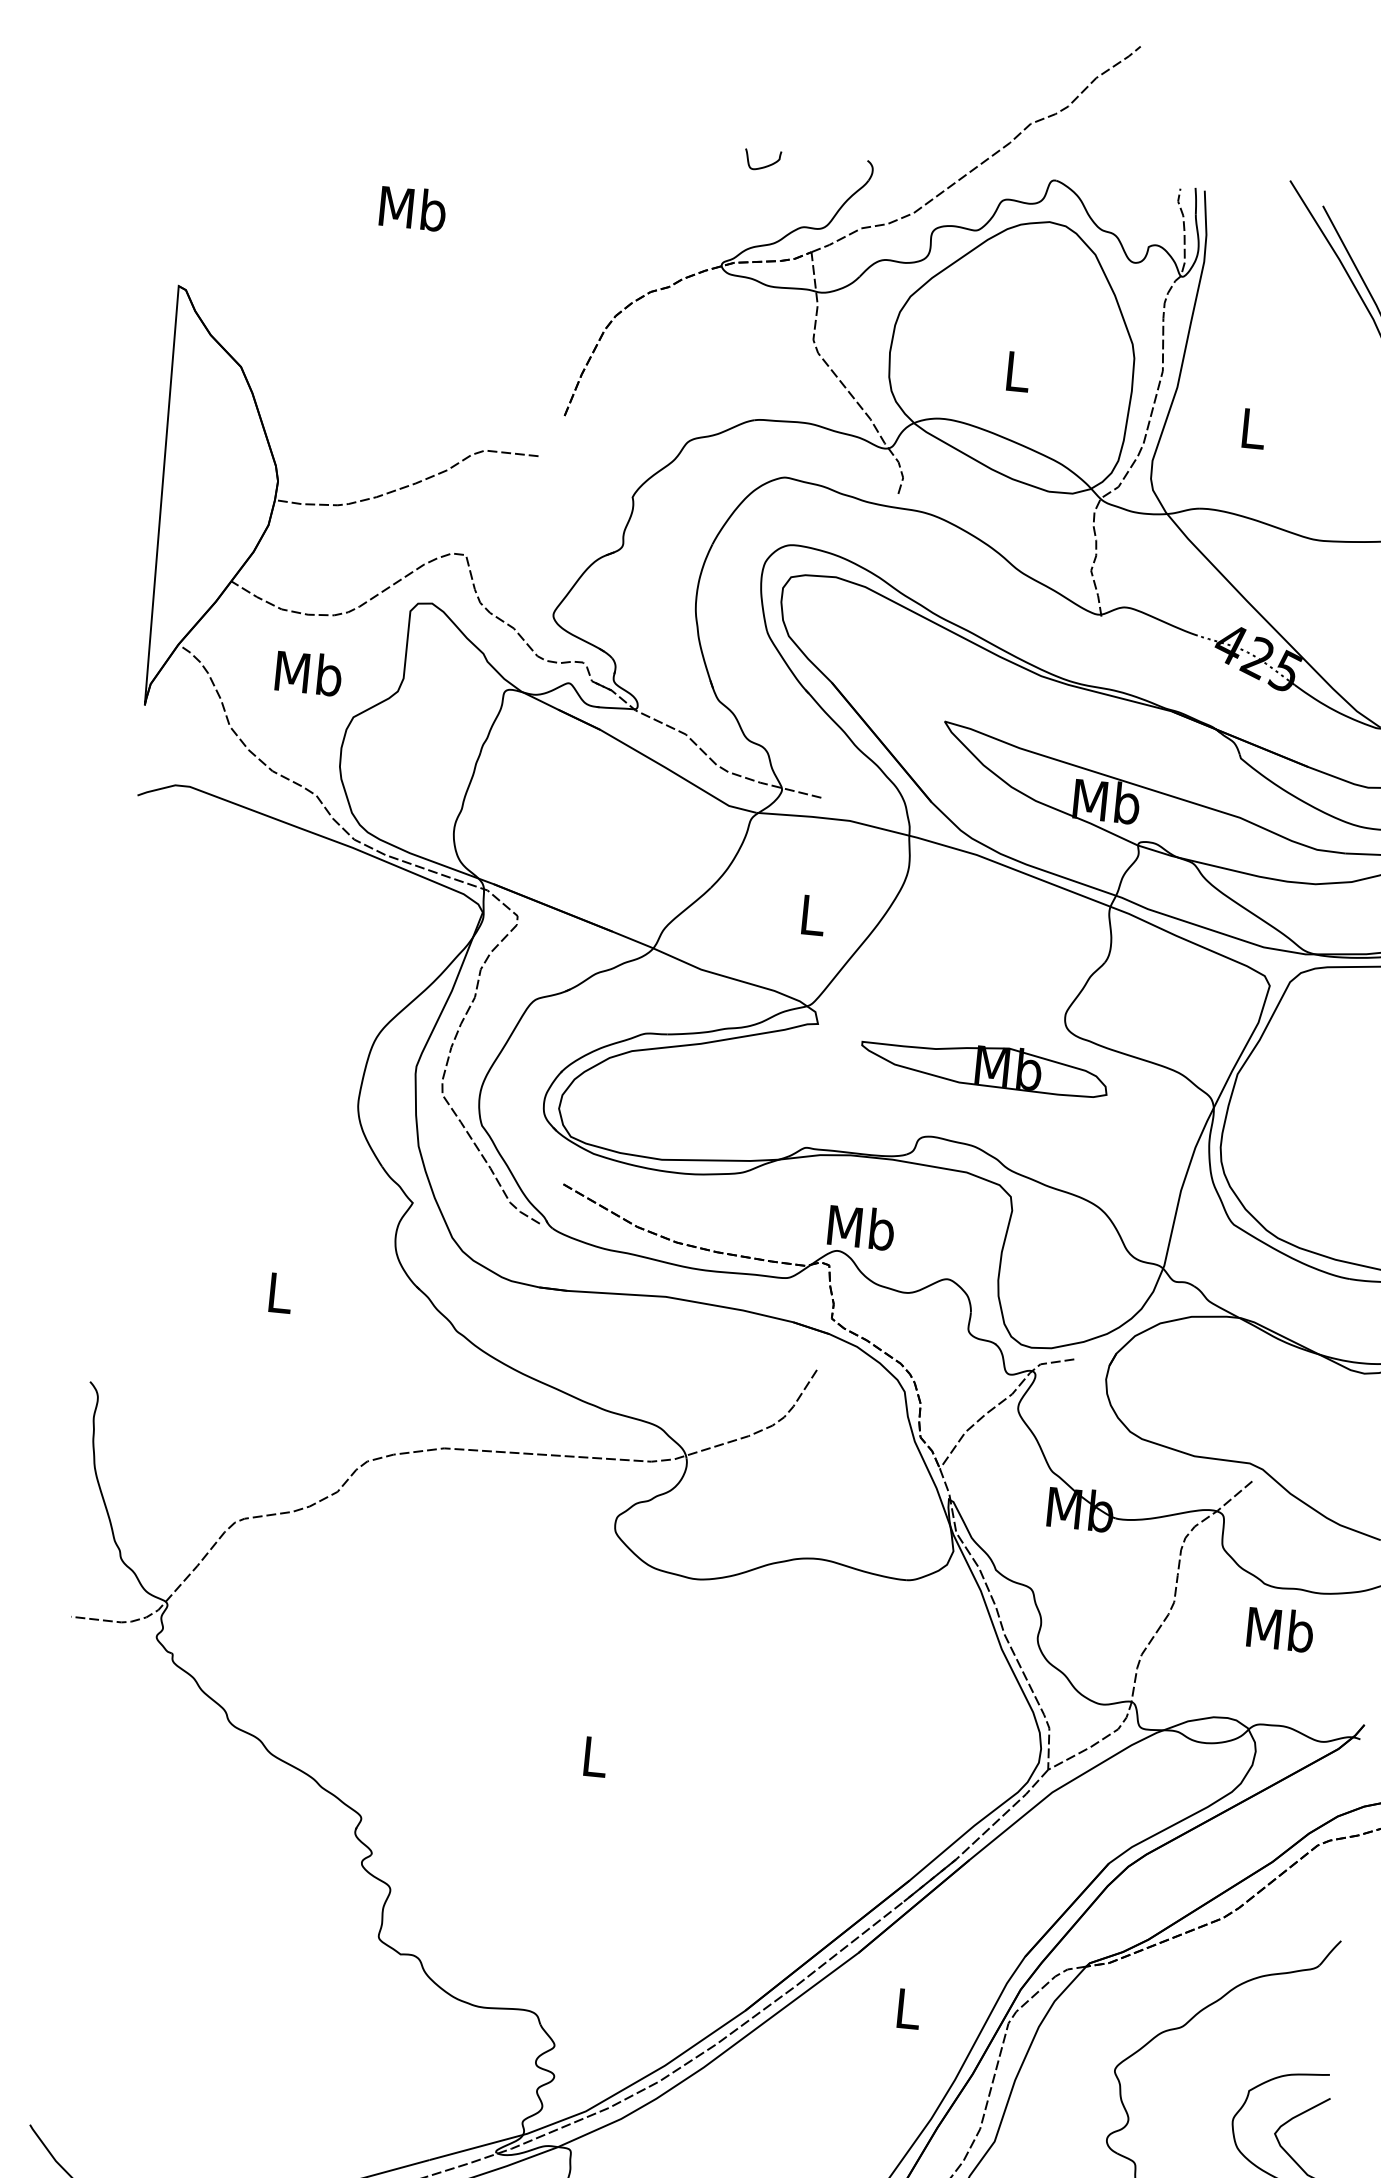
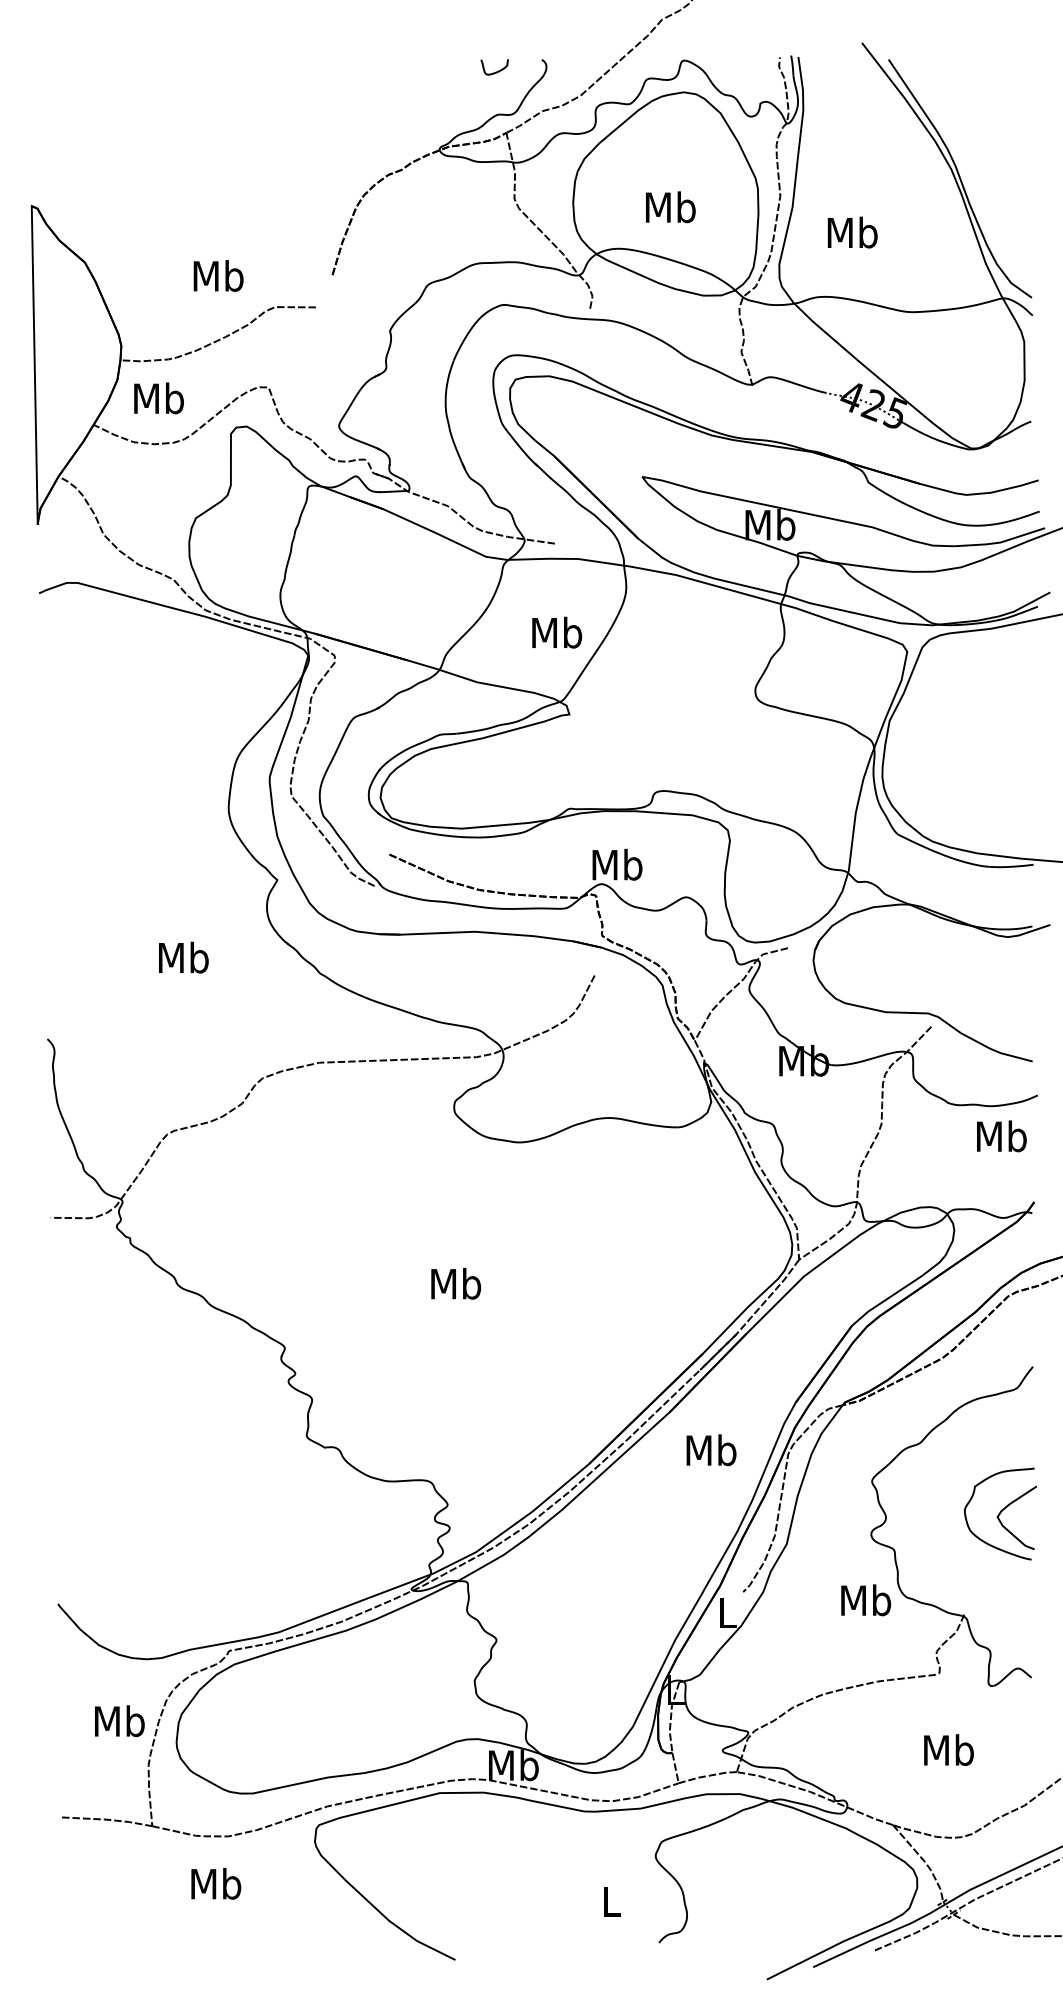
curve: (763, 165) -> (495, 71), moved
text: (412, 207) -> (218, 275), moved
text: (1017, 371) -> (670, 207), L -> Mb
text: (1252, 428) -> (852, 232), L -> Mb
text: (308, 673) -> (158, 398), moved
text: (813, 914) -> (557, 632), L -> Mb
part: (984, 1065) -> (698, 733), removed
text: (279, 1292) -> (183, 957), L -> Mb
text: (1280, 1629) -> (1001, 1136), moved
text: (595, 1756) -> (456, 1283), L -> Mb
text: (908, 2008) -> (711, 1450), L -> Mb

